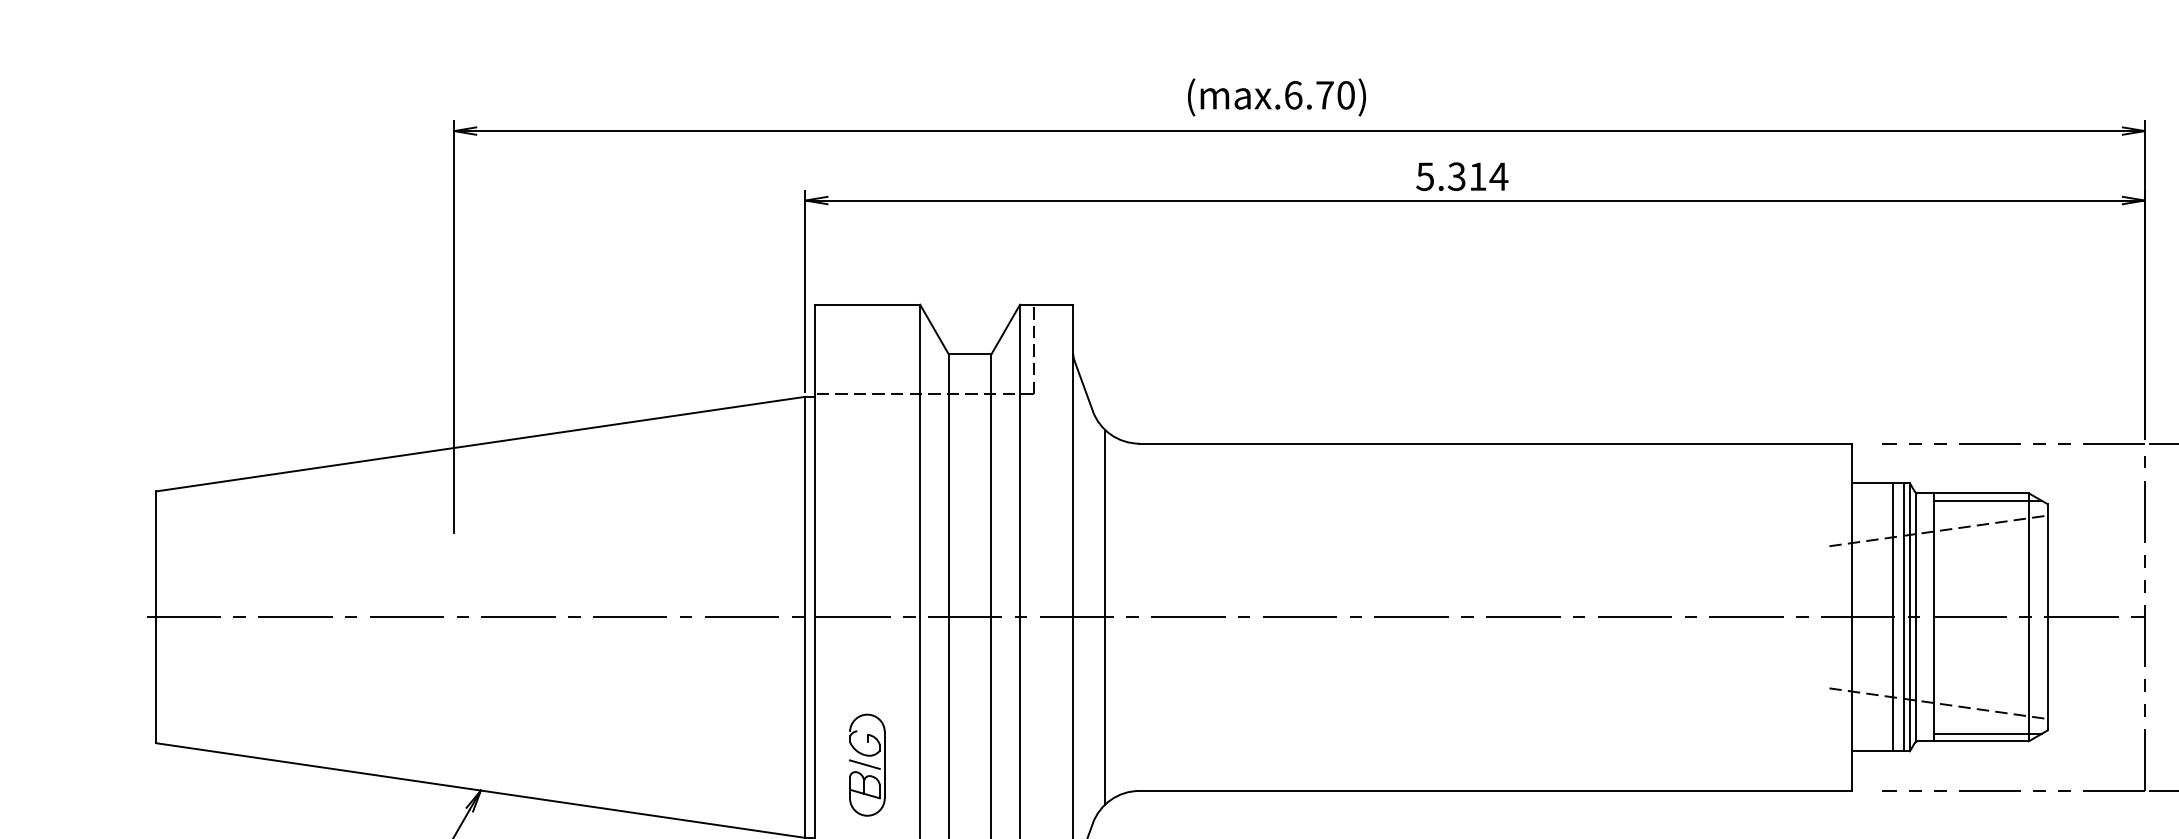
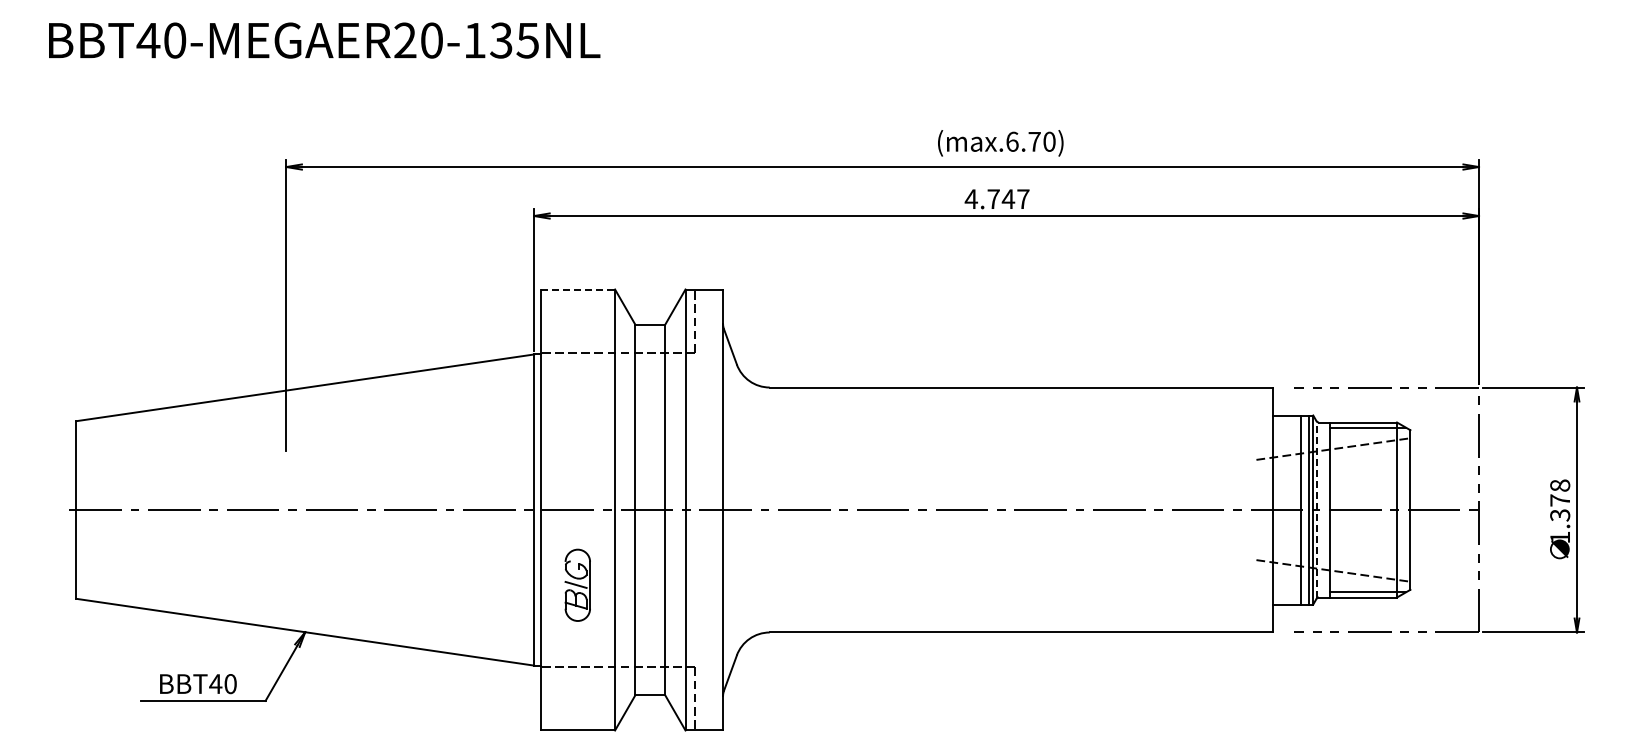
text: (1276, 97) -> (1000, 143), moved
text: (1460, 177) -> (996, 199), 5.314 -> 4.747
line: (868, 304) -> (578, 289), solid -> dashed
line: (1105, 616) -> (745, 509), removed
line: (1915, 616) -> (1317, 509), solid -> dashed
part: (866, 764) -> (577, 584), moved

